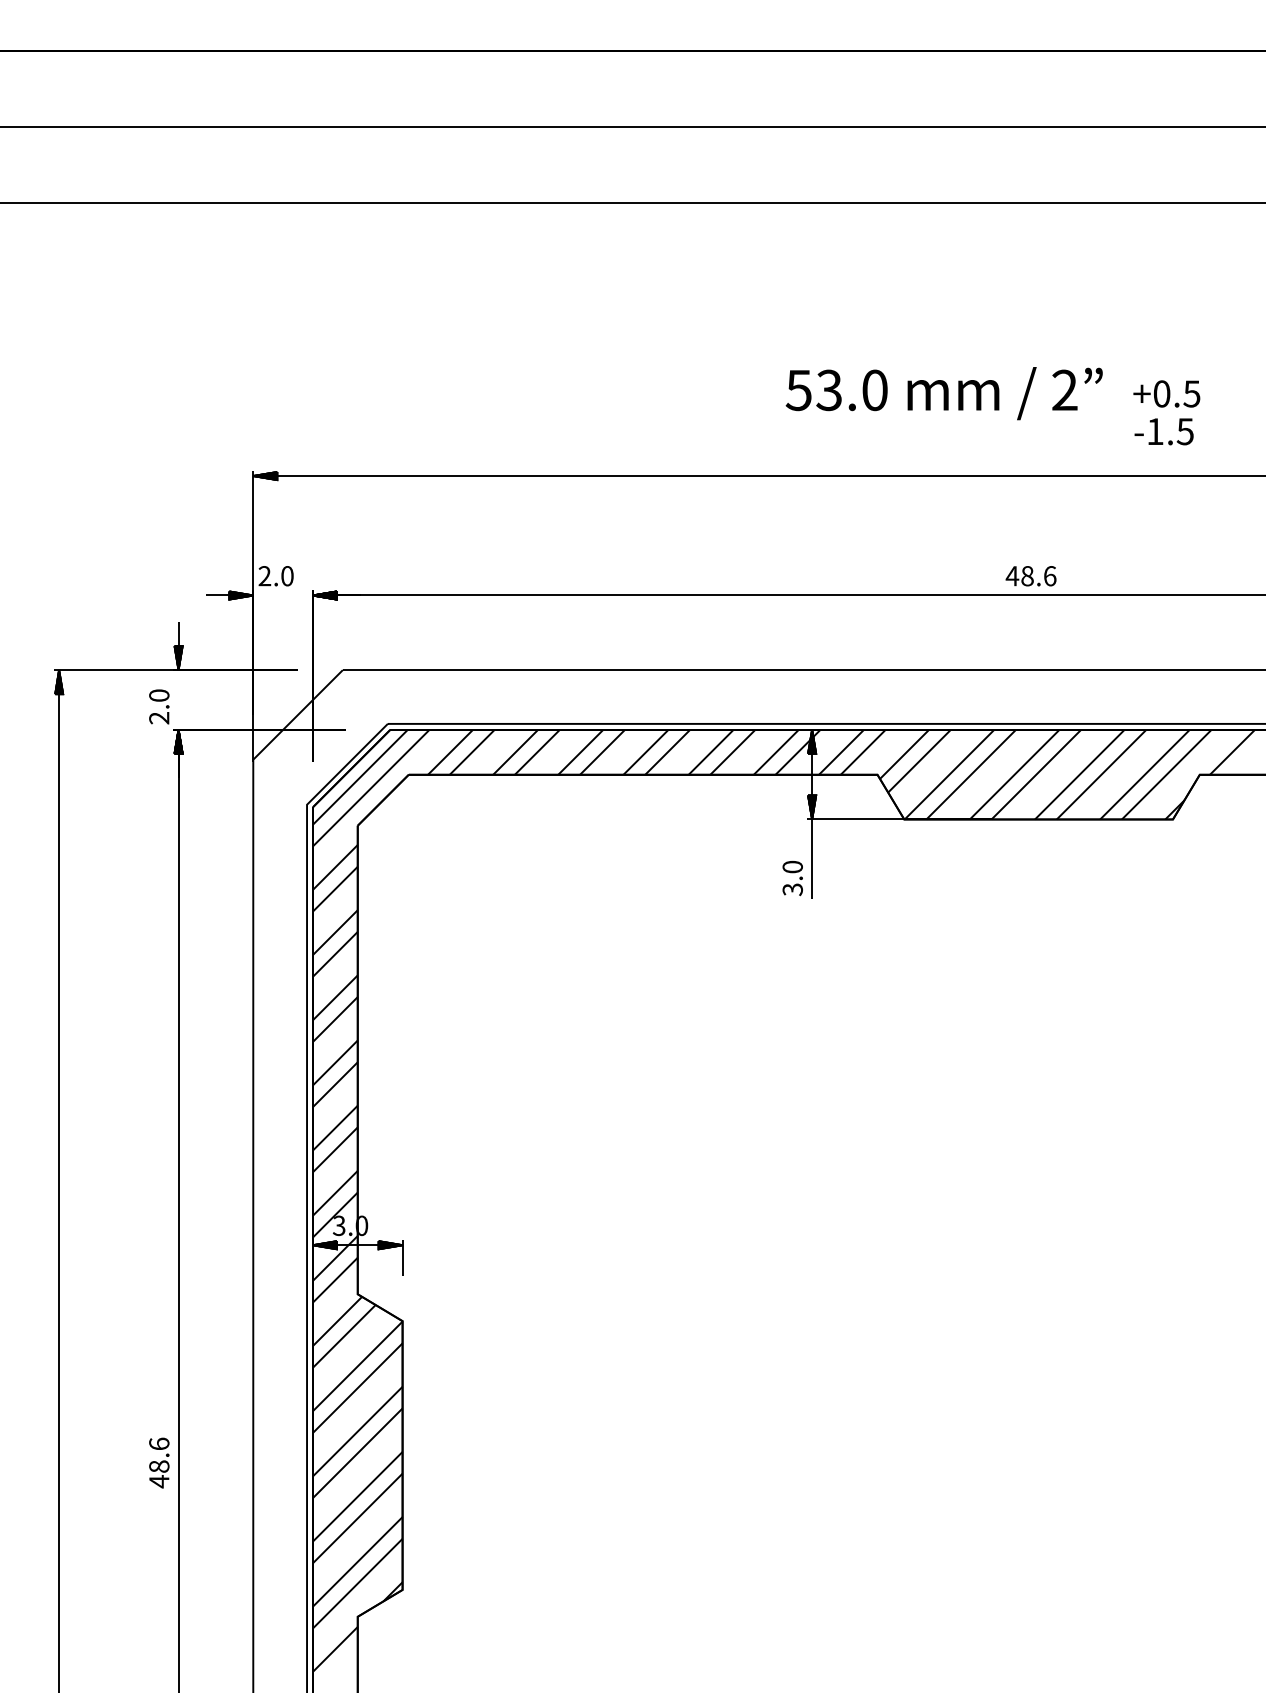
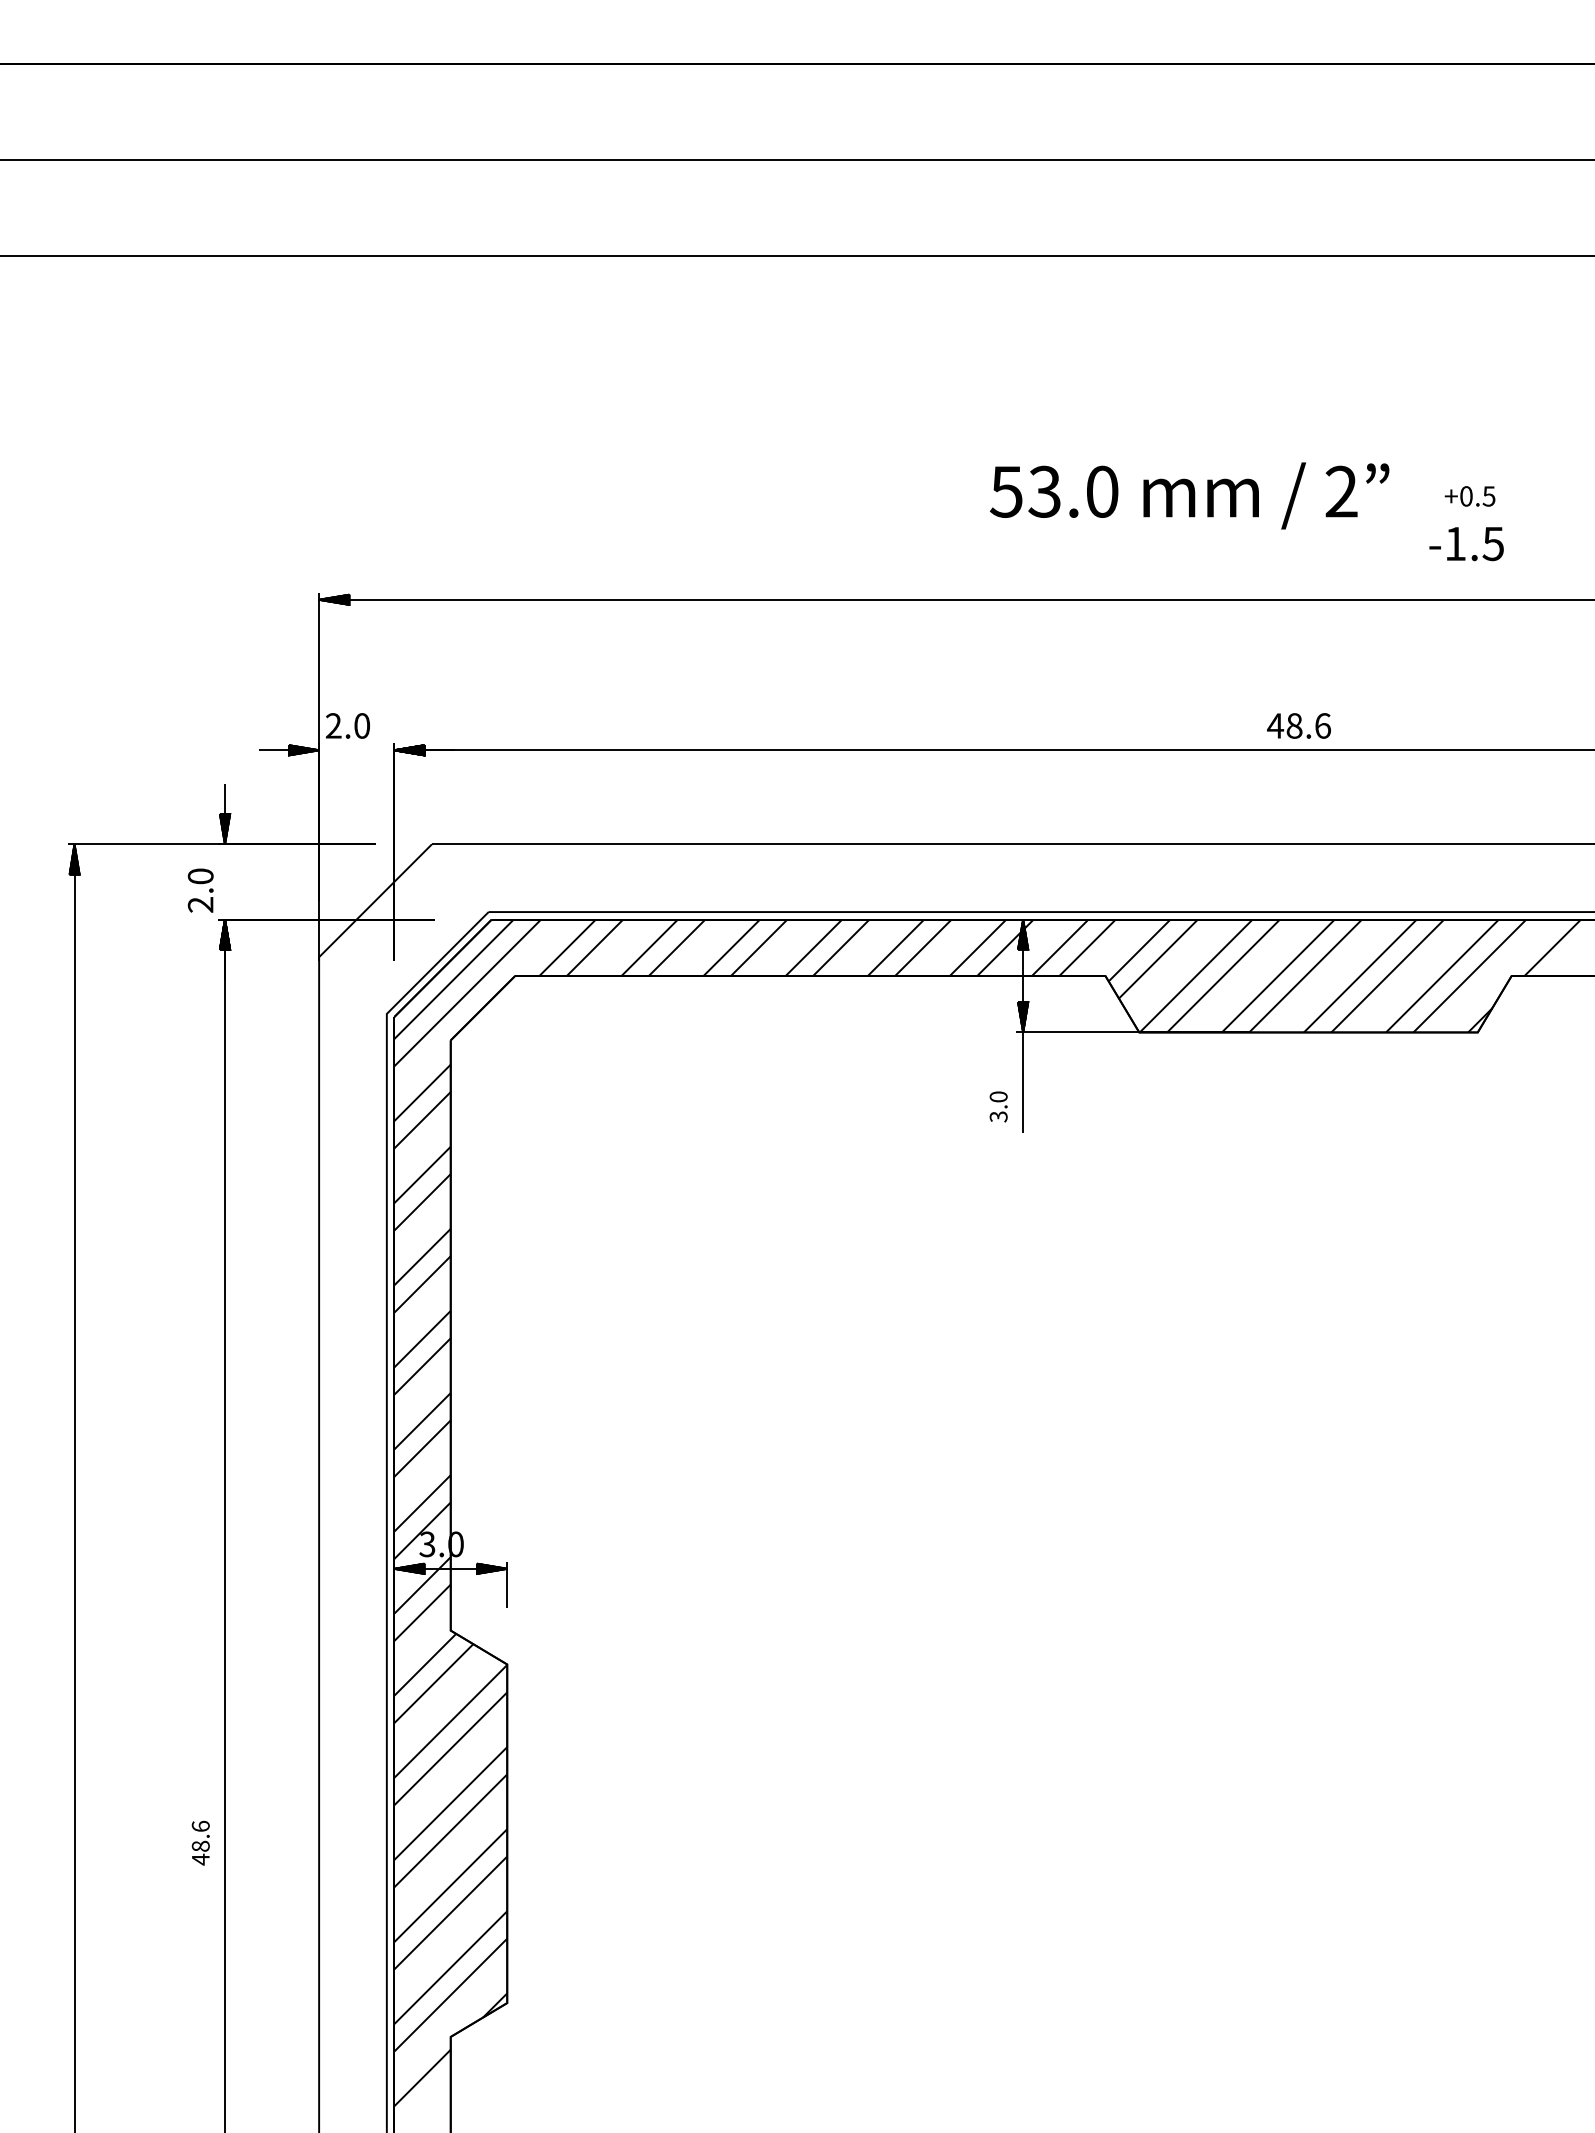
part: (1166, 393) -> (1469, 495), size x0.6
part: (792, 878) -> (998, 1106), size x0.7
part: (159, 1462) -> (200, 1842), size x0.7

